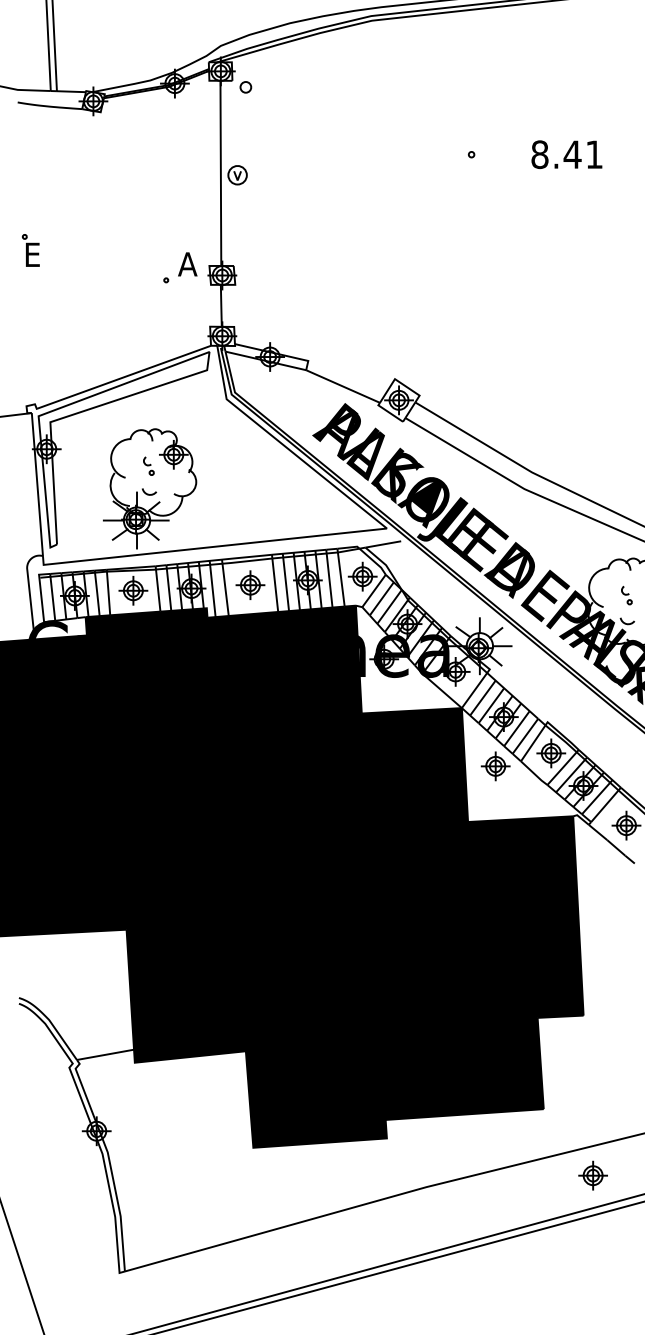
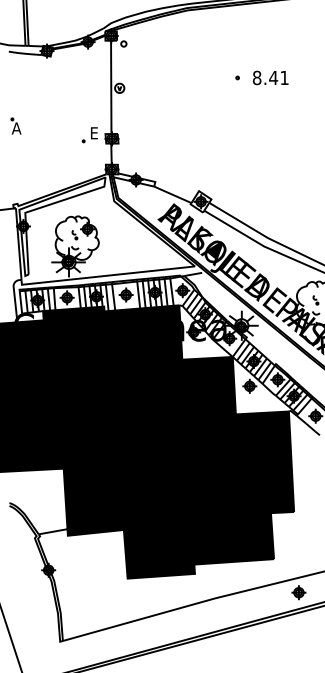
text: (566, 153) -> (270, 77), moved
text: (32, 254) -> (16, 128), E -> A
text: (187, 264) -> (94, 133), A -> E

